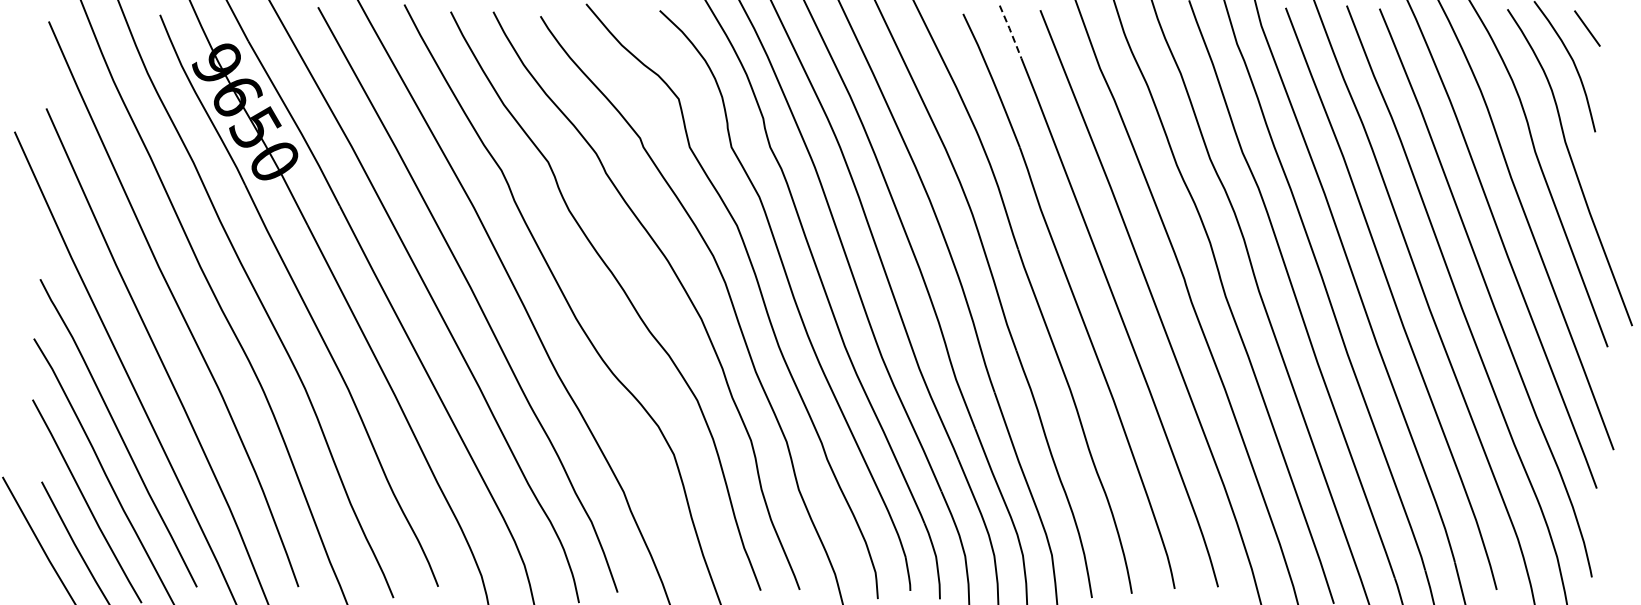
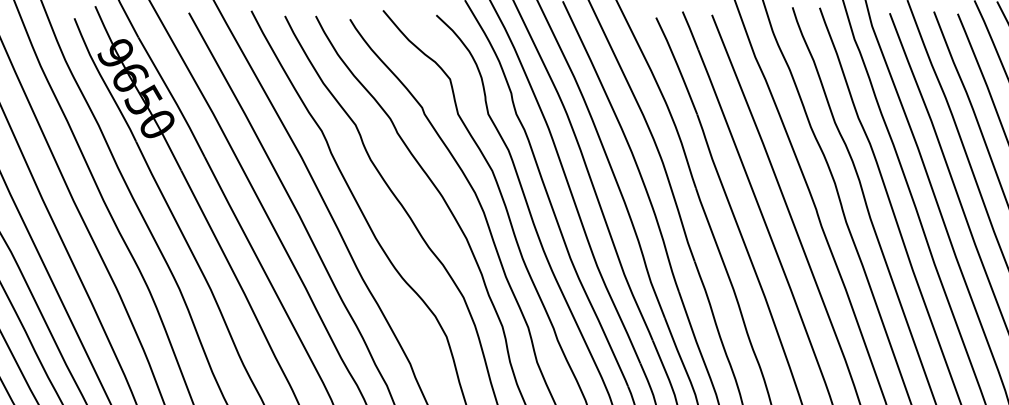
line: (1010, 31) -> (690, 30), dashed -> solid

